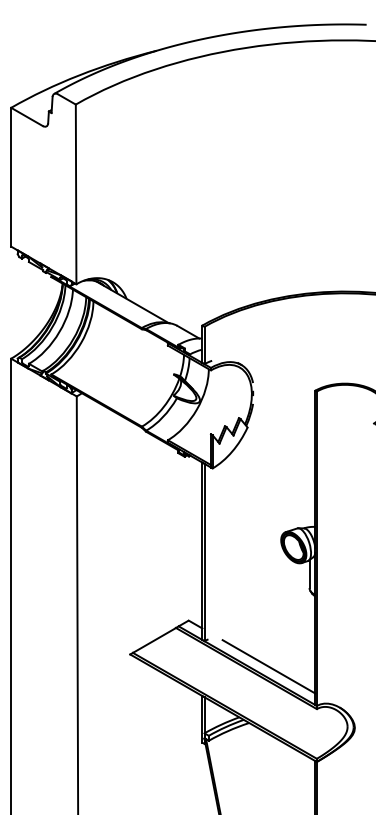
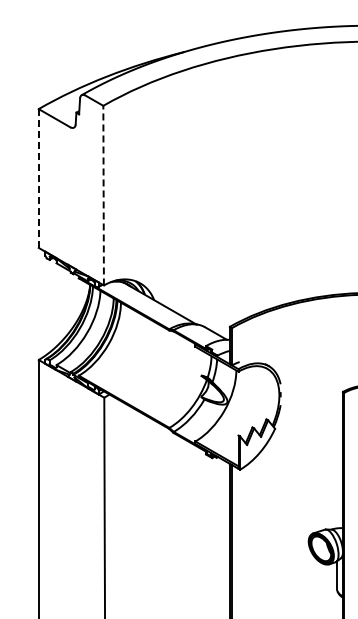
line: (11, 177) -> (39, 178), solid -> dashed
line: (76, 194) -> (104, 195), solid -> dashed

